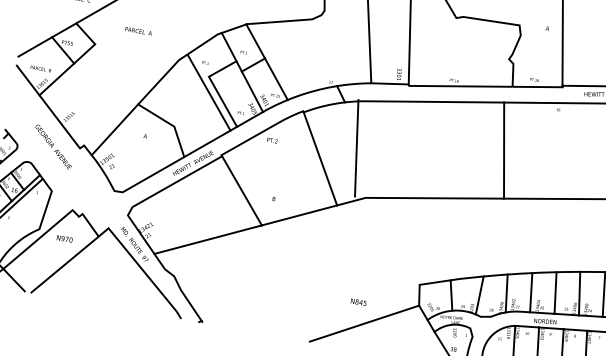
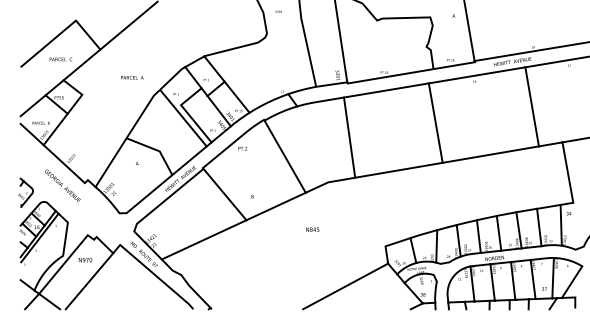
text: (138, 31) -> (132, 77), moved
line: (356, 148) -> (349, 137), moved
text: (358, 302) -> (312, 229), moved

